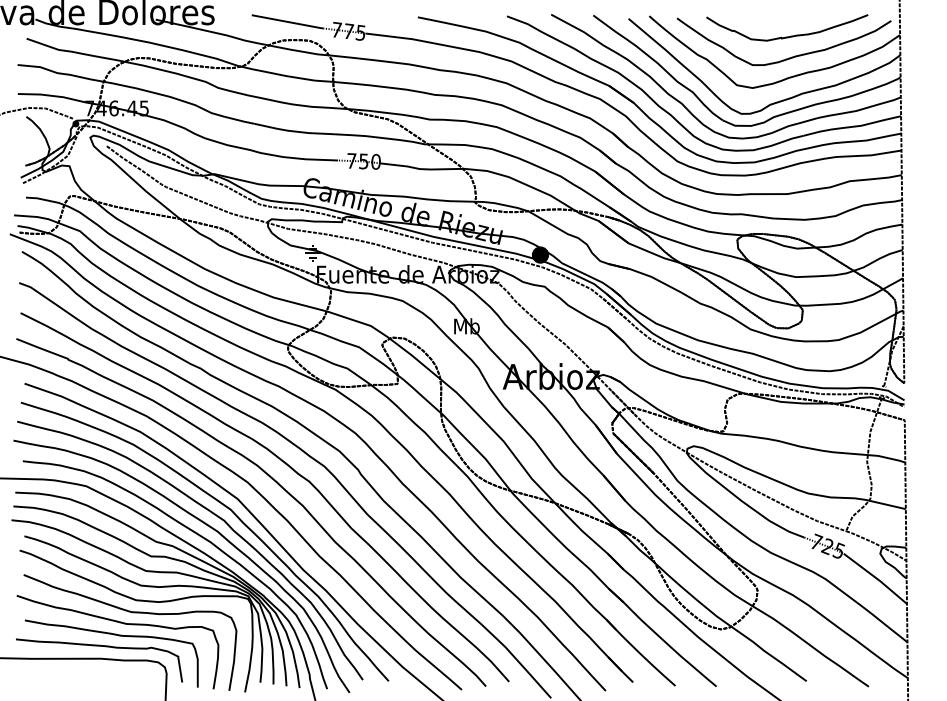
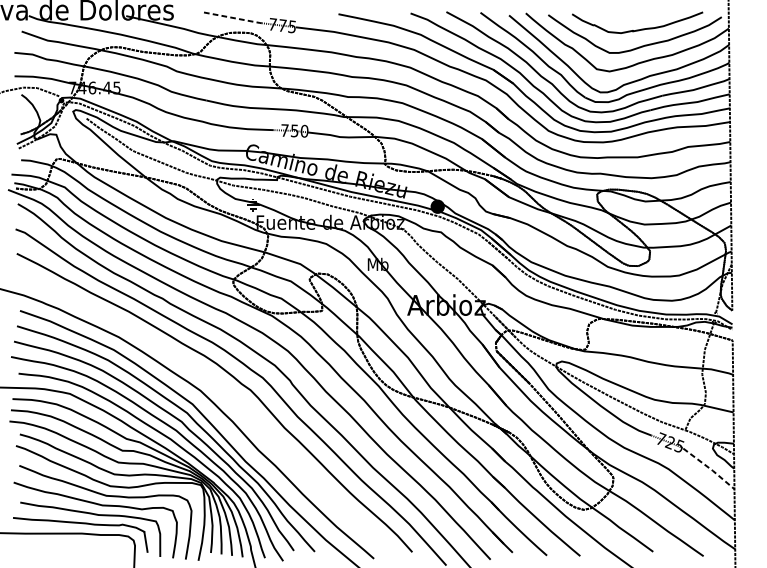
line: (288, 22) -> (233, 18), solid -> dashed
curve: (278, 485) -> (225, 393), removed
line: (877, 578) -> (710, 468), solid -> dashed

